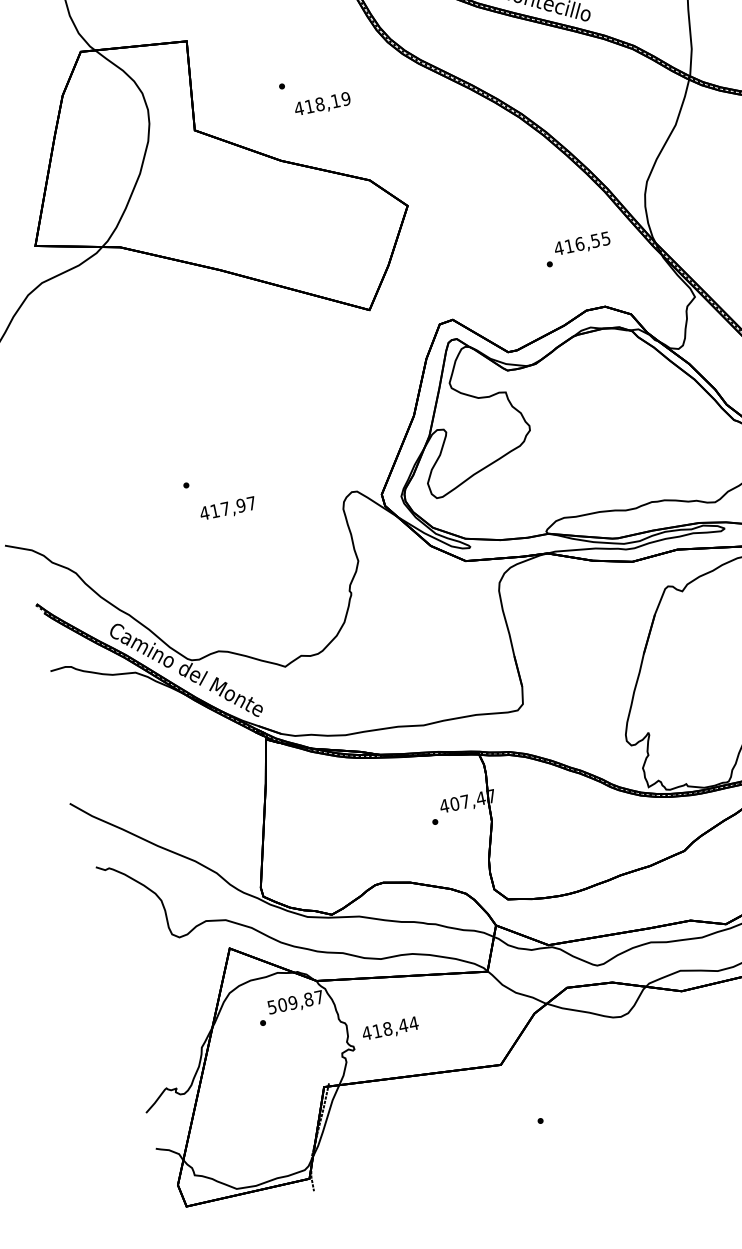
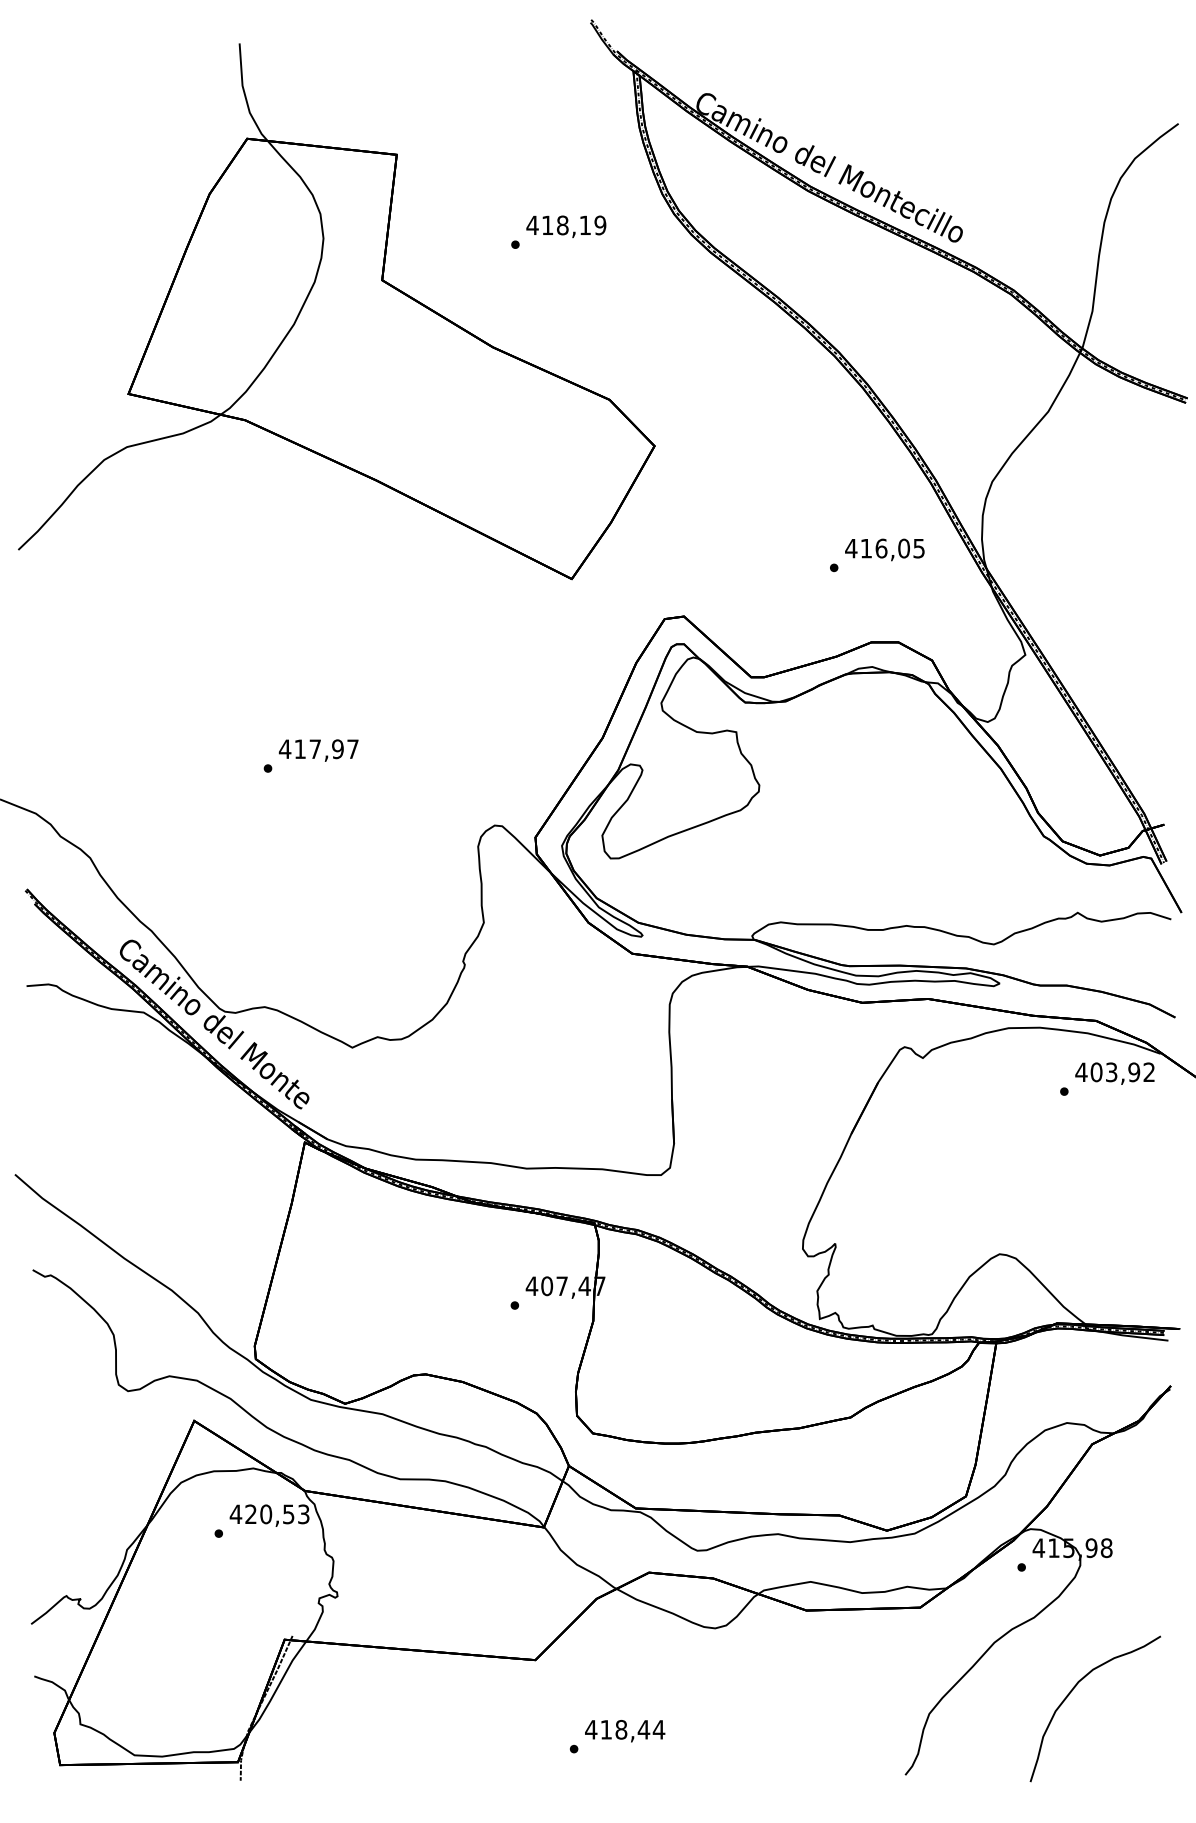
text: (322, 104) -> (566, 226), moved
text: (595, 240) -> (904, 548), 416,55 -> 416,05
text: (227, 509) -> (318, 750), moved
text: (295, 1002) -> (269, 1514), 509,87 -> 420,53
text: (390, 1029) -> (625, 1731), moved

